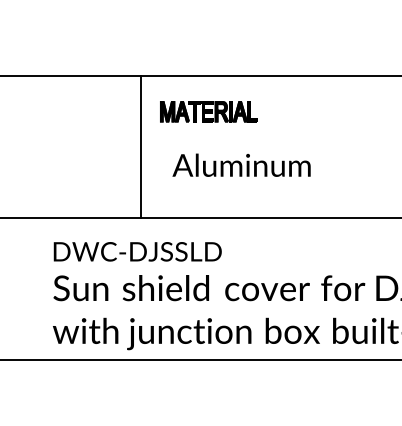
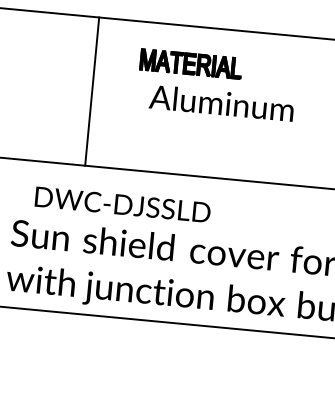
line: (141, 146) -> (92, 91), moved
text: (241, 164) -> (221, 102), moved
text: (137, 251) -> (122, 204), moved

